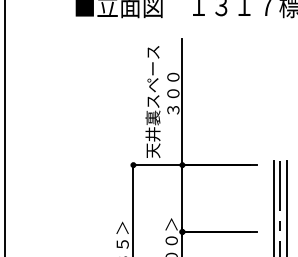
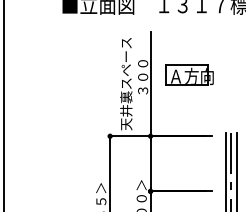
part: (229, 90) -> (189, 74), added

